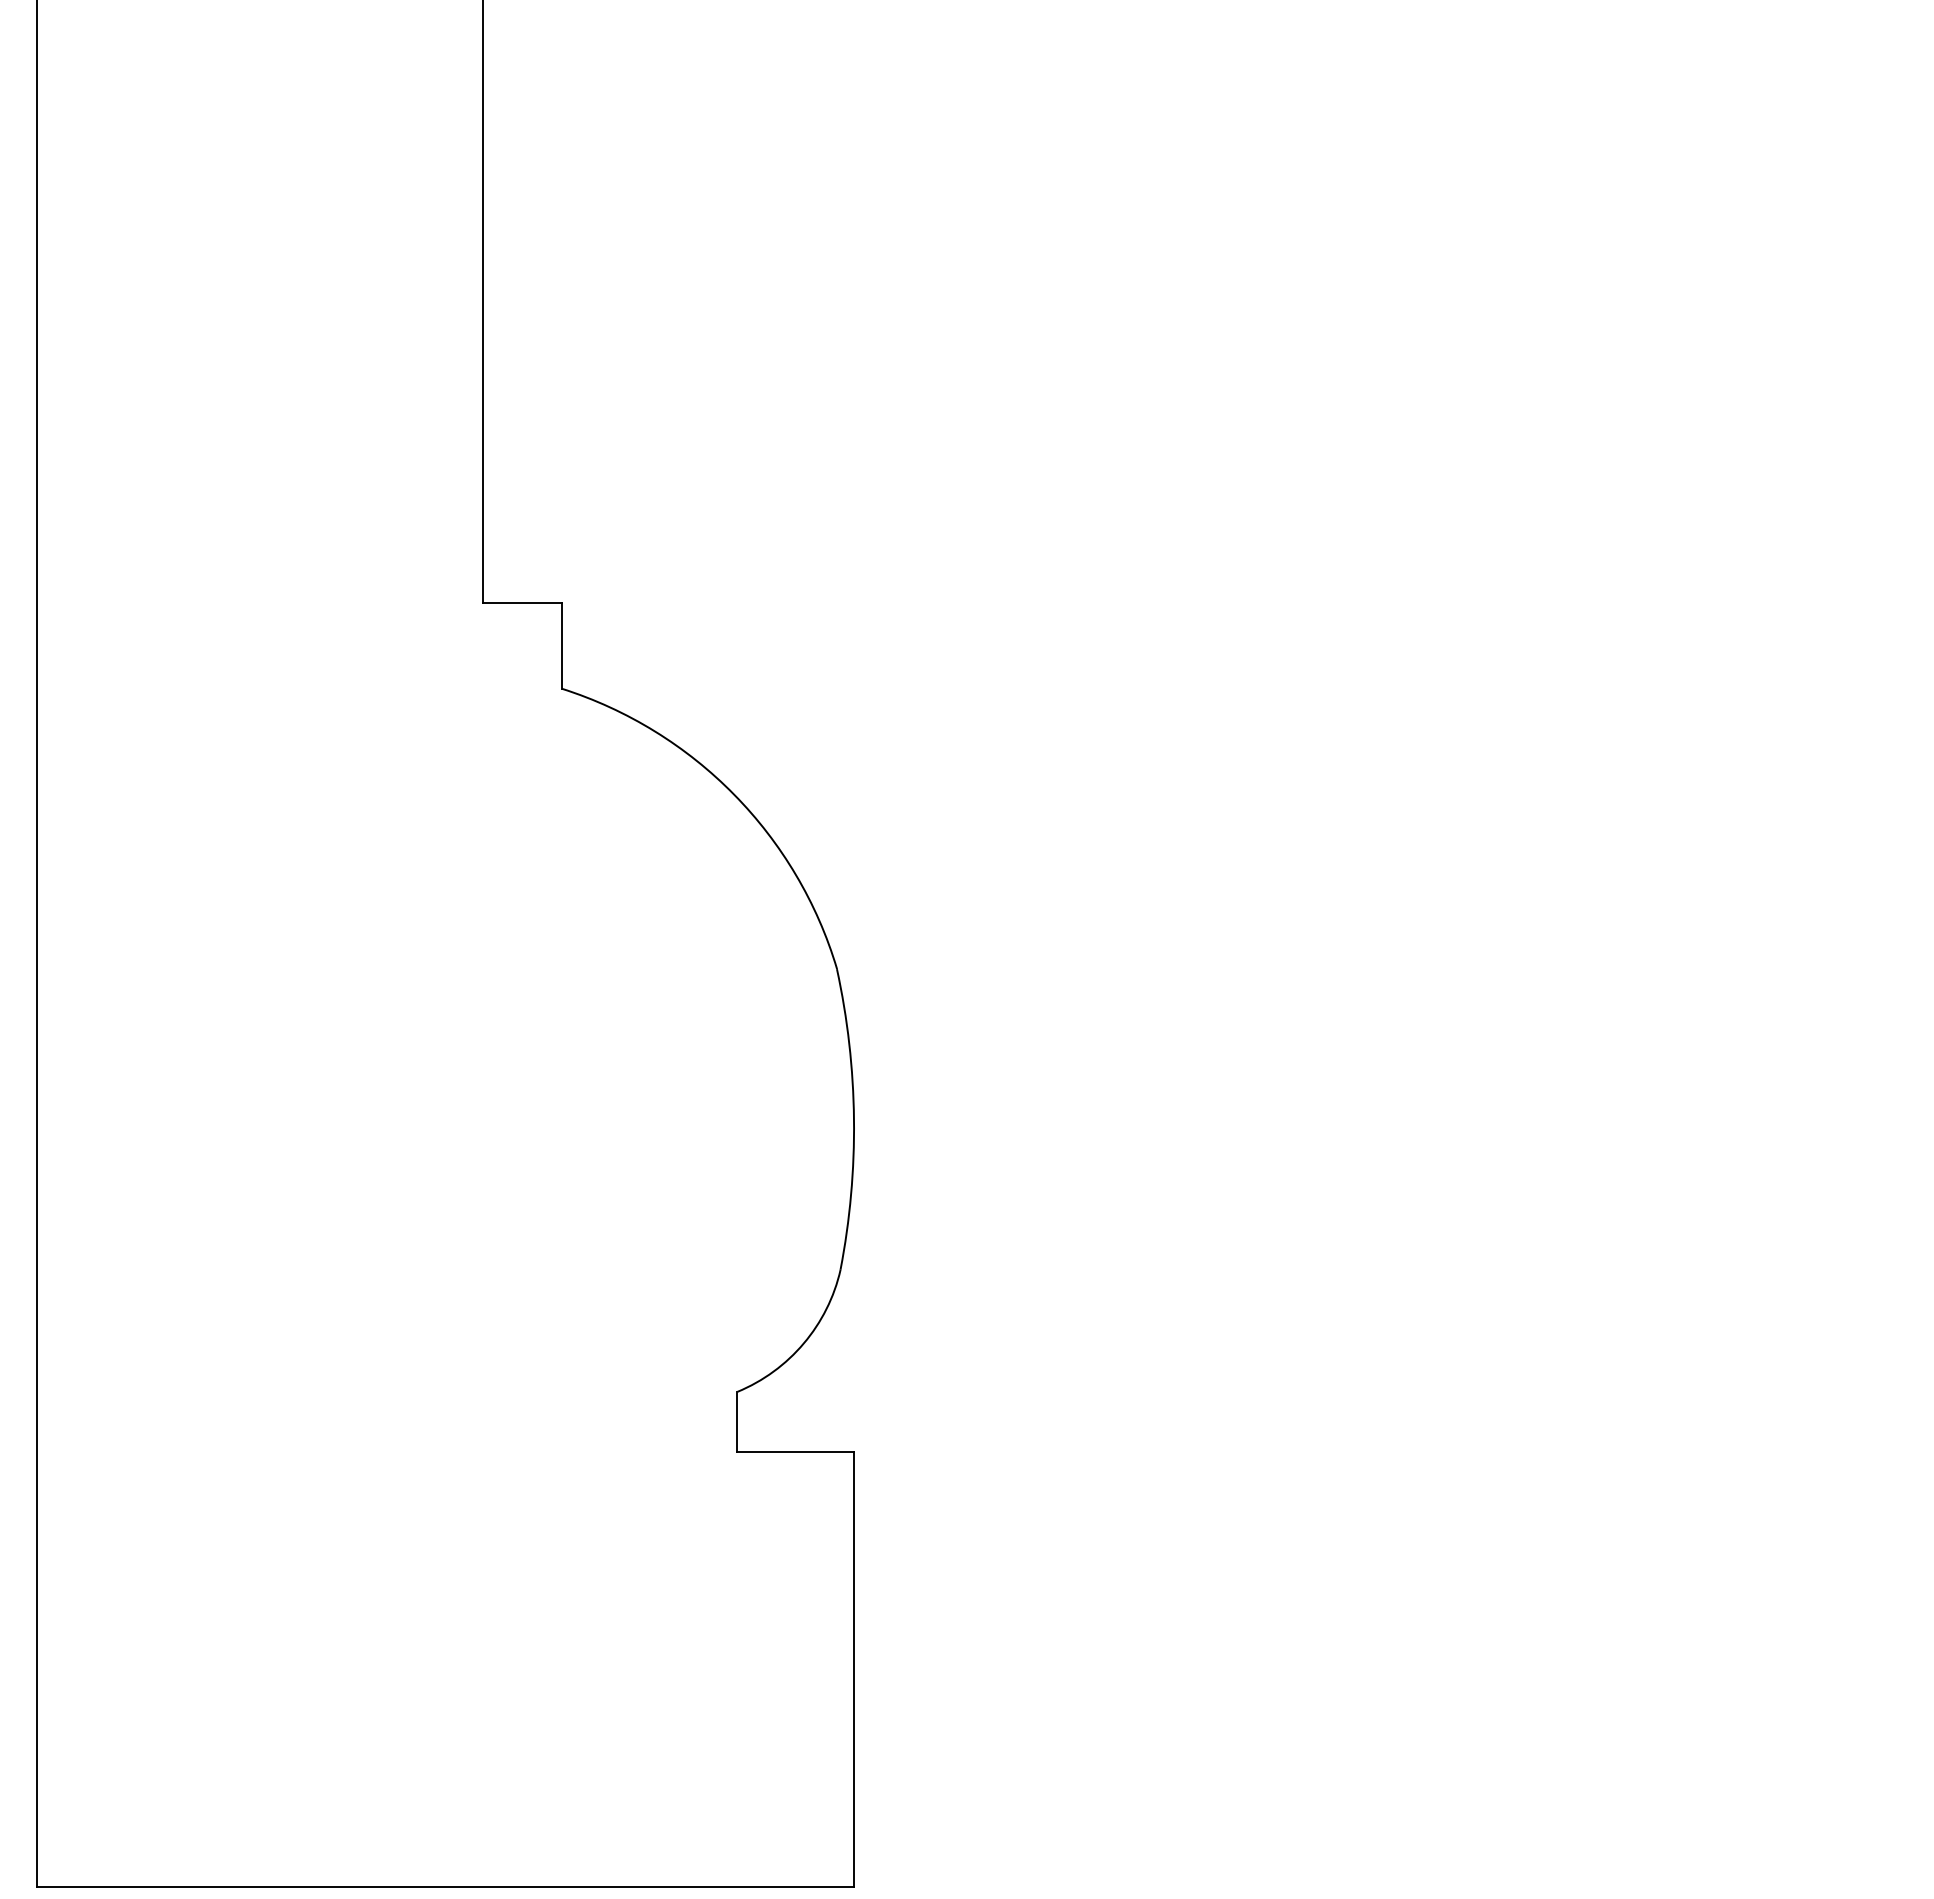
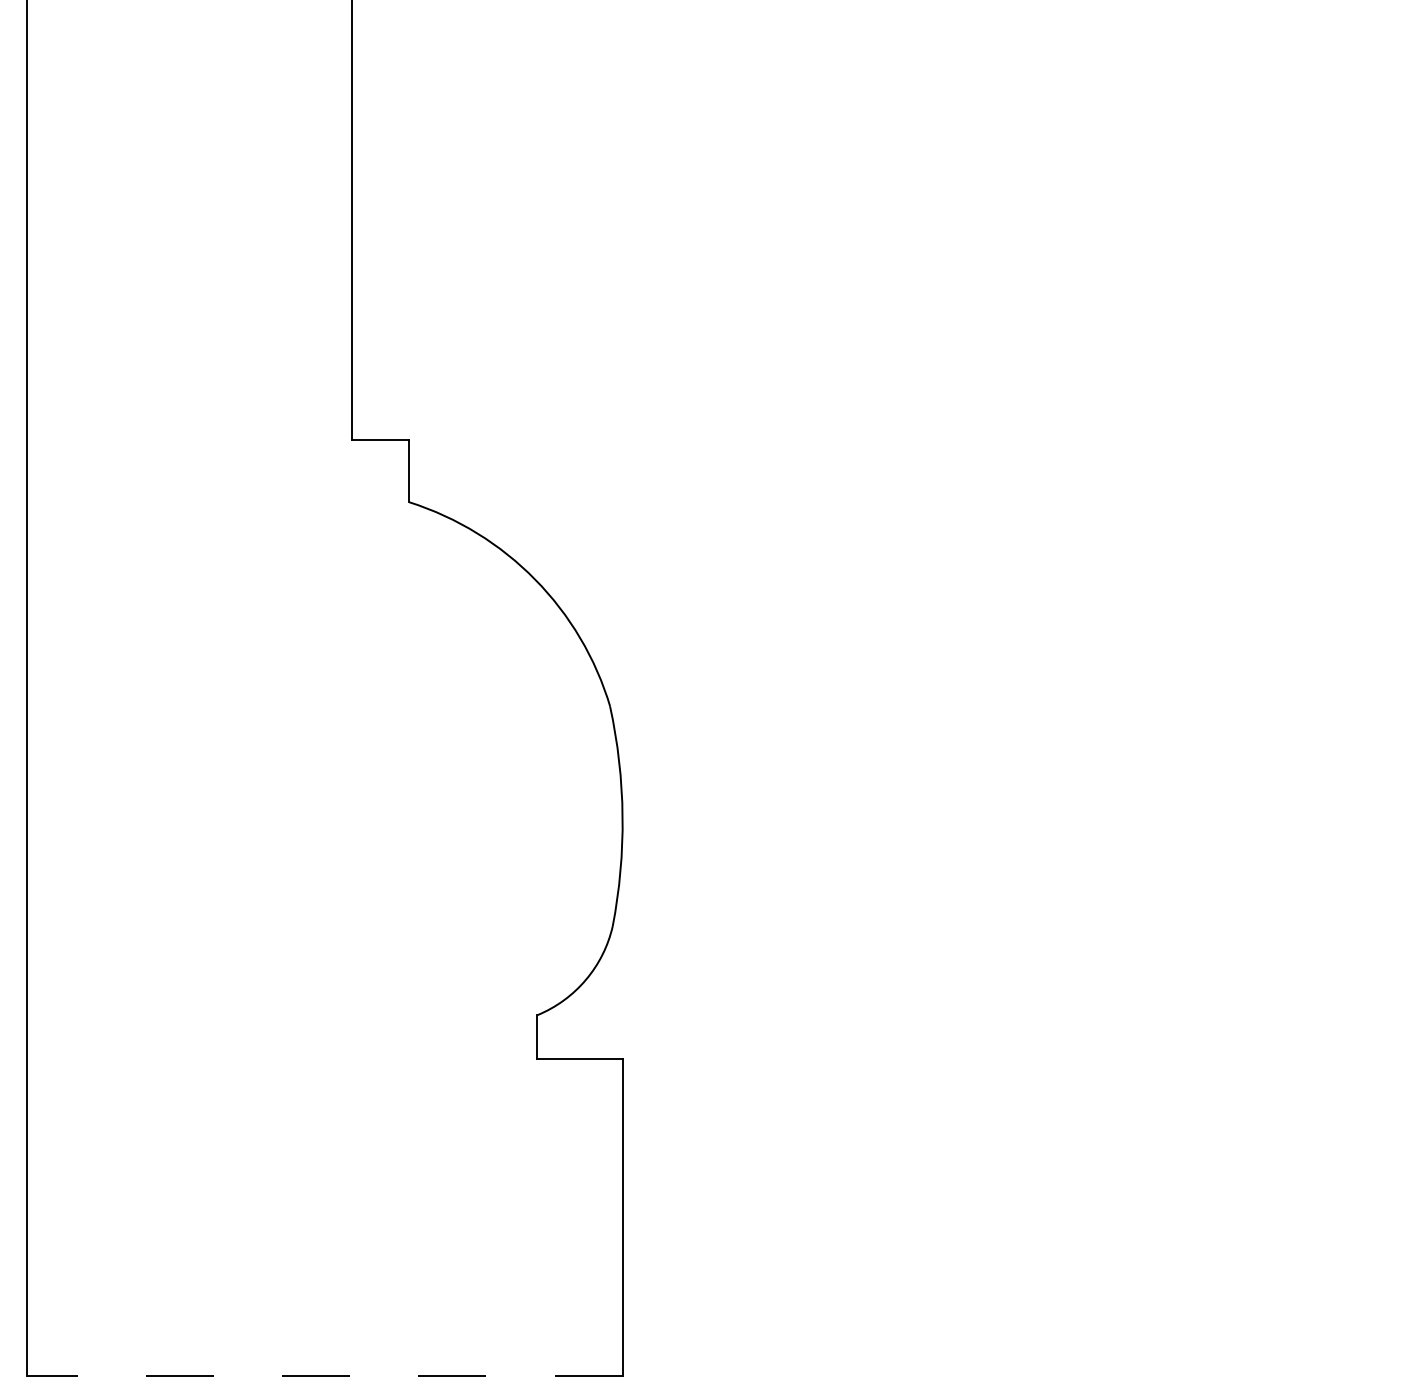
line: (445, 1887) -> (324, 1376), solid -> dashed

